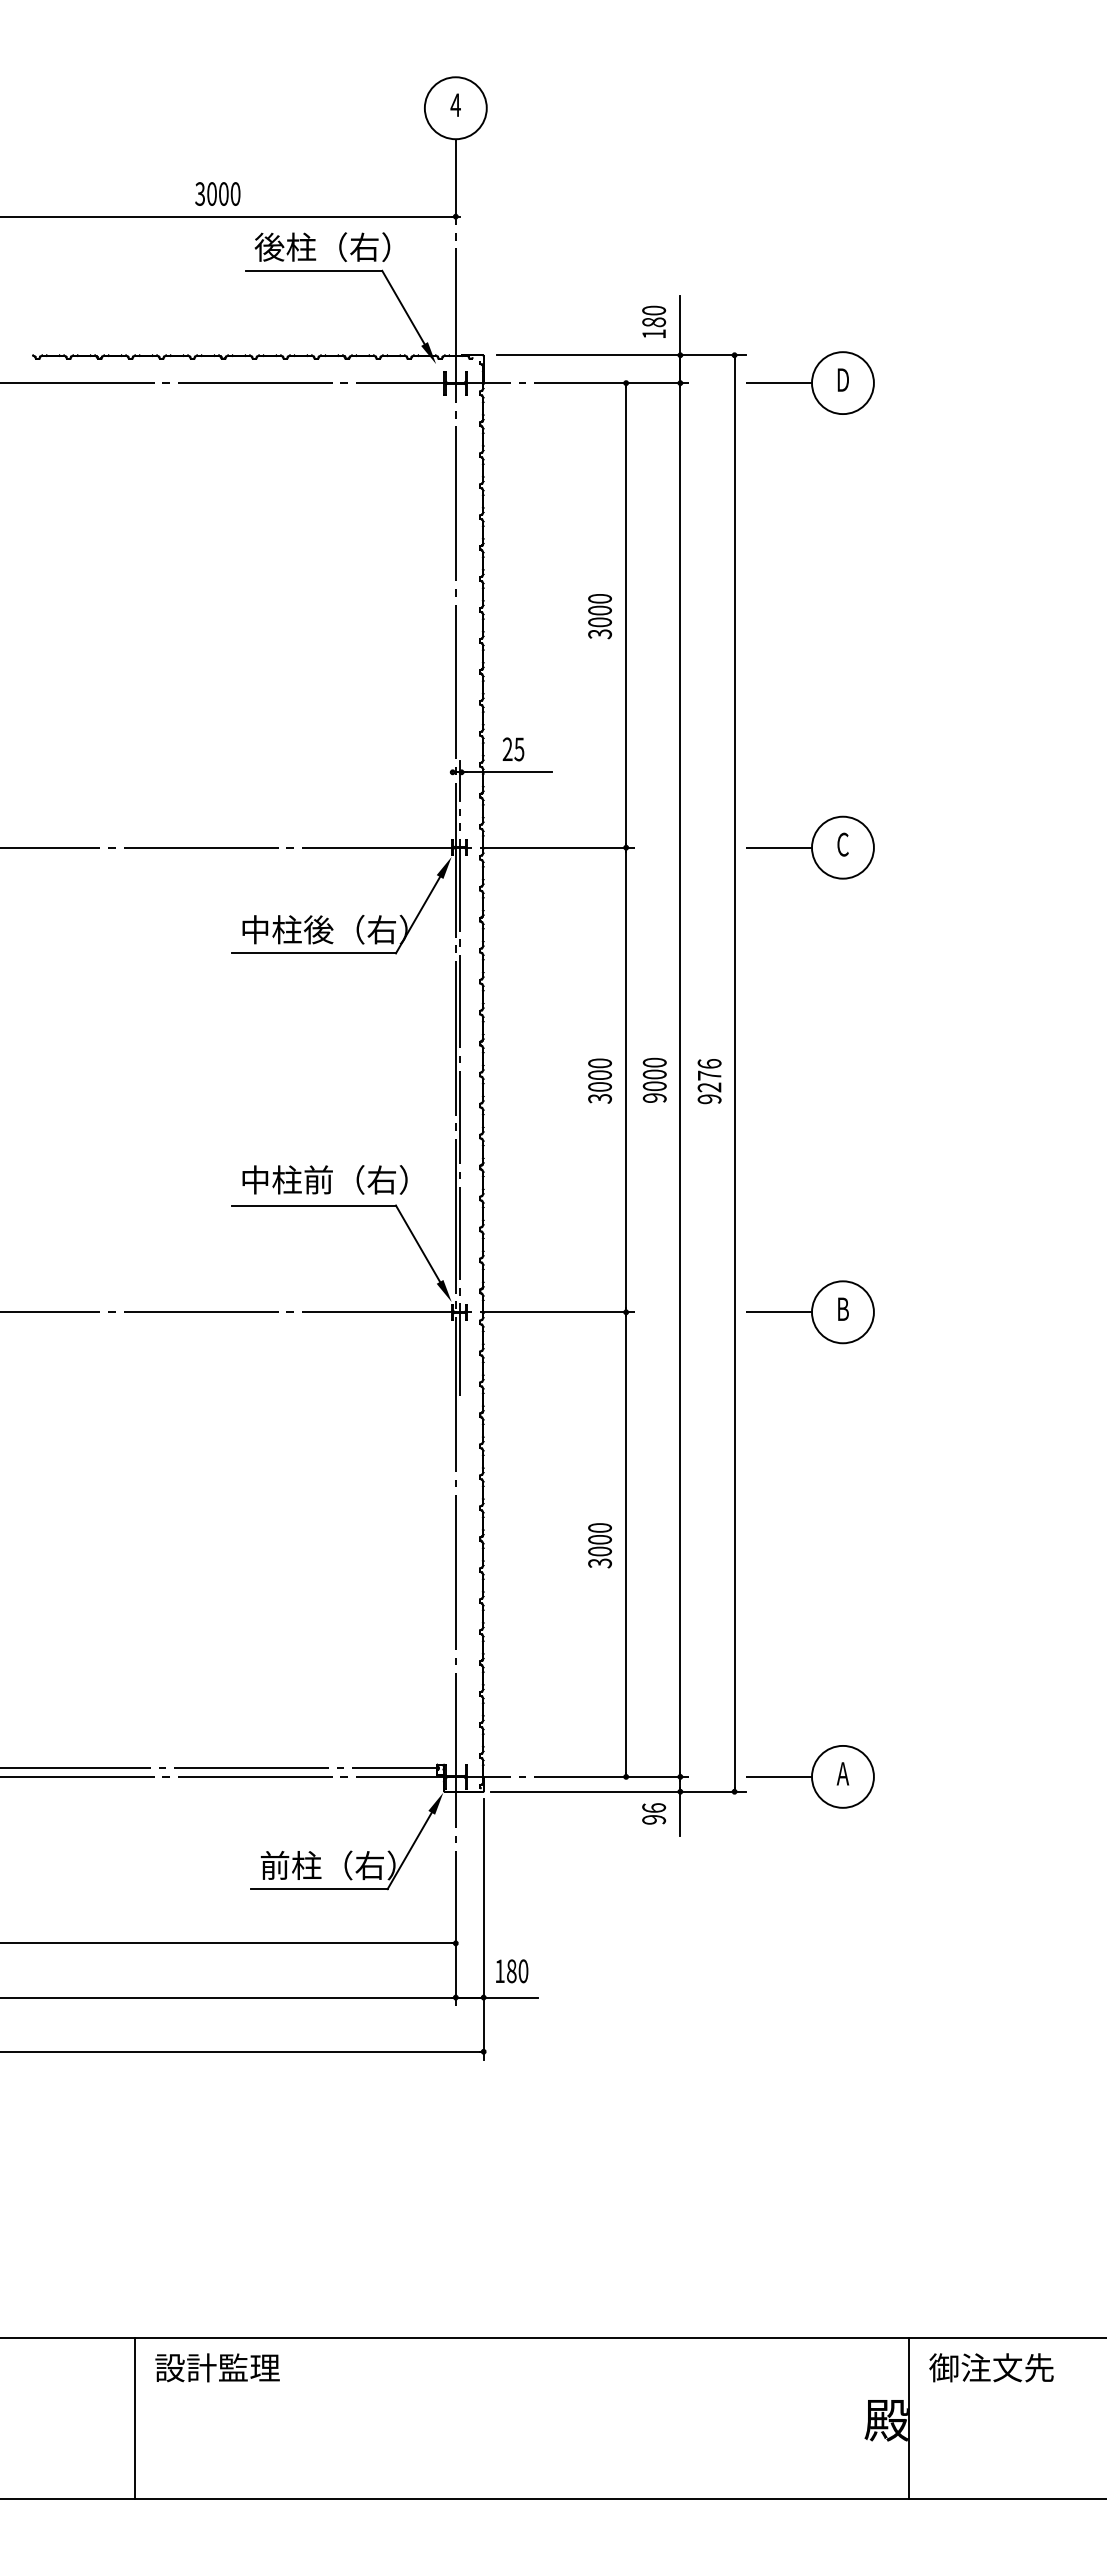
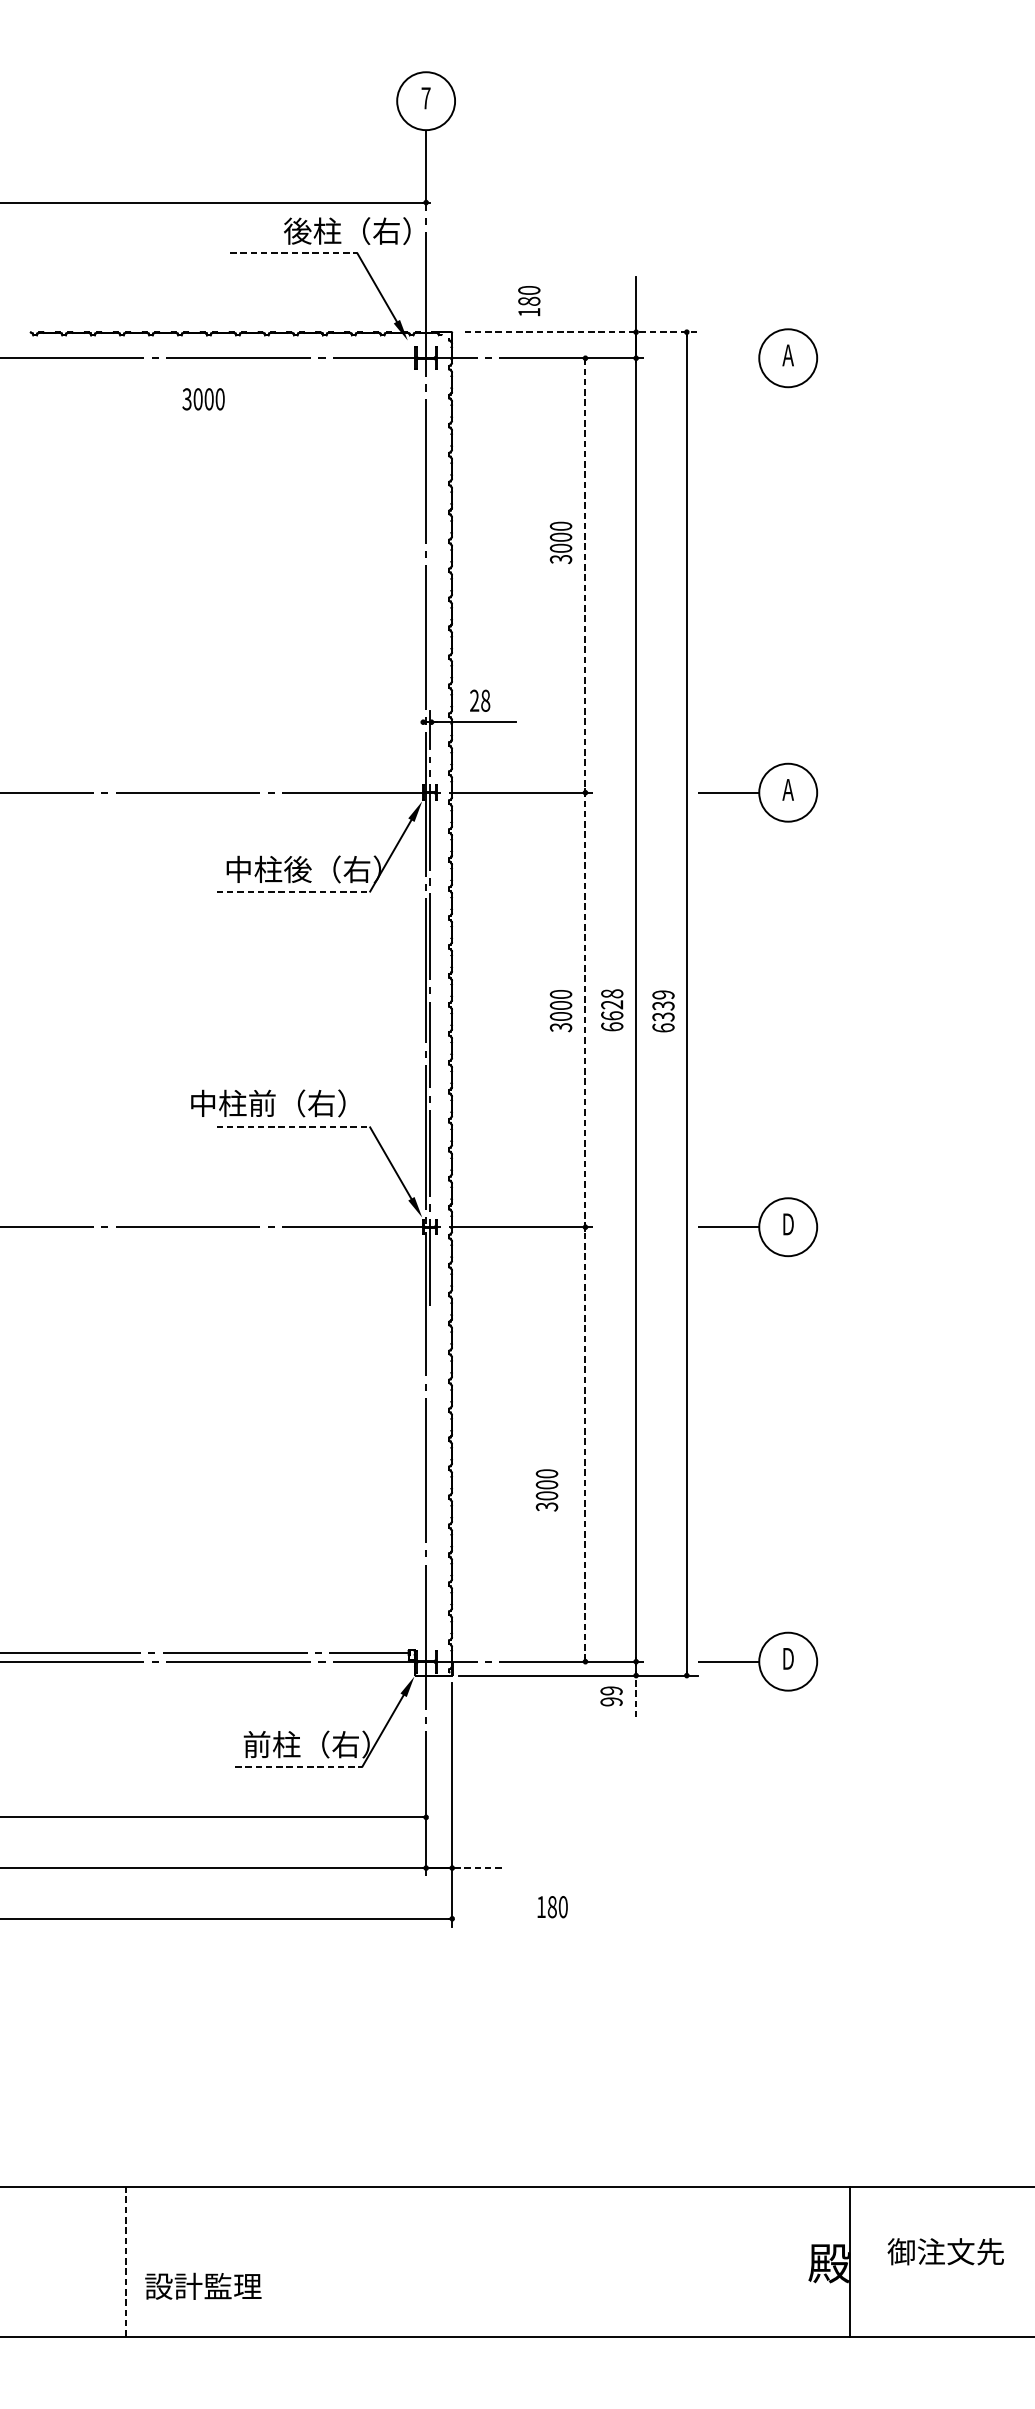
text: (455, 104) -> (425, 97), 4 -> 7
text: (217, 193) -> (203, 398), moved
text: (322, 246) -> (347, 230), moved
line: (314, 270) -> (293, 252), solid -> dashed
text: (654, 321) -> (529, 300), moved
line: (621, 355) -> (581, 332), solid -> dashed
text: (842, 379) -> (787, 354), D -> A
line: (779, 383) -> (728, 358), removed
text: (599, 616) -> (560, 542), moved
text: (519, 749) -> (485, 700), 25 -> 28
text: (842, 844) -> (787, 789), C -> A
line: (314, 953) -> (293, 891), solid -> dashed
text: (654, 1079) -> (611, 1009), 9000 -> 6628
line: (626, 1080) -> (585, 1010), solid -> dashed
text: (709, 1081) -> (663, 1011), 9276 -> 6339
text: (324, 1179) -> (267, 1103), moved
line: (314, 1205) -> (293, 1127), solid -> dashed
text: (842, 1308) -> (787, 1223), B -> D
text: (599, 1545) -> (546, 1490), moved
text: (842, 1773) -> (787, 1658), A -> D
text: (654, 1807) -> (611, 1690), 96 -> 99
line: (680, 1814) -> (636, 1696), solid -> dashed
line: (320, 1889) -> (299, 1767), solid -> dashed
text: (512, 1971) -> (553, 1907), moved
line: (512, 1997) -> (479, 1868), solid -> dashed
text: (217, 2367) -> (203, 2286), moved
text: (991, 2367) -> (945, 2251), moved
line: (134, 2418) -> (125, 2261), solid -> dashed

